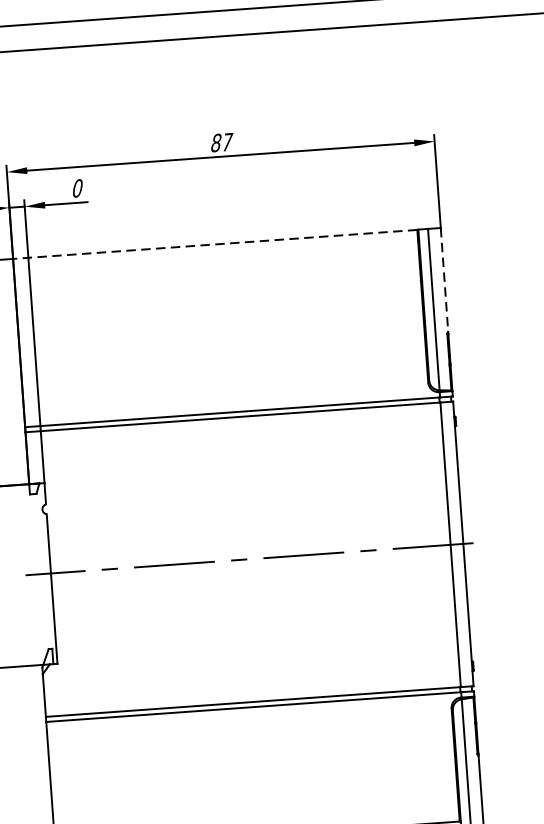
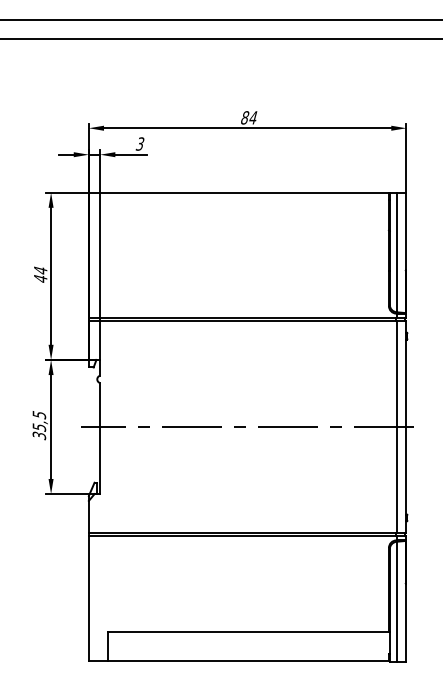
text: (227, 141) -> (253, 117), 87 -> 84
text: (76, 187) -> (139, 143), 0 -> 3
line: (214, 244) -> (238, 192), dashed -> solid
line: (444, 280) -> (406, 231), dashed -> solid

